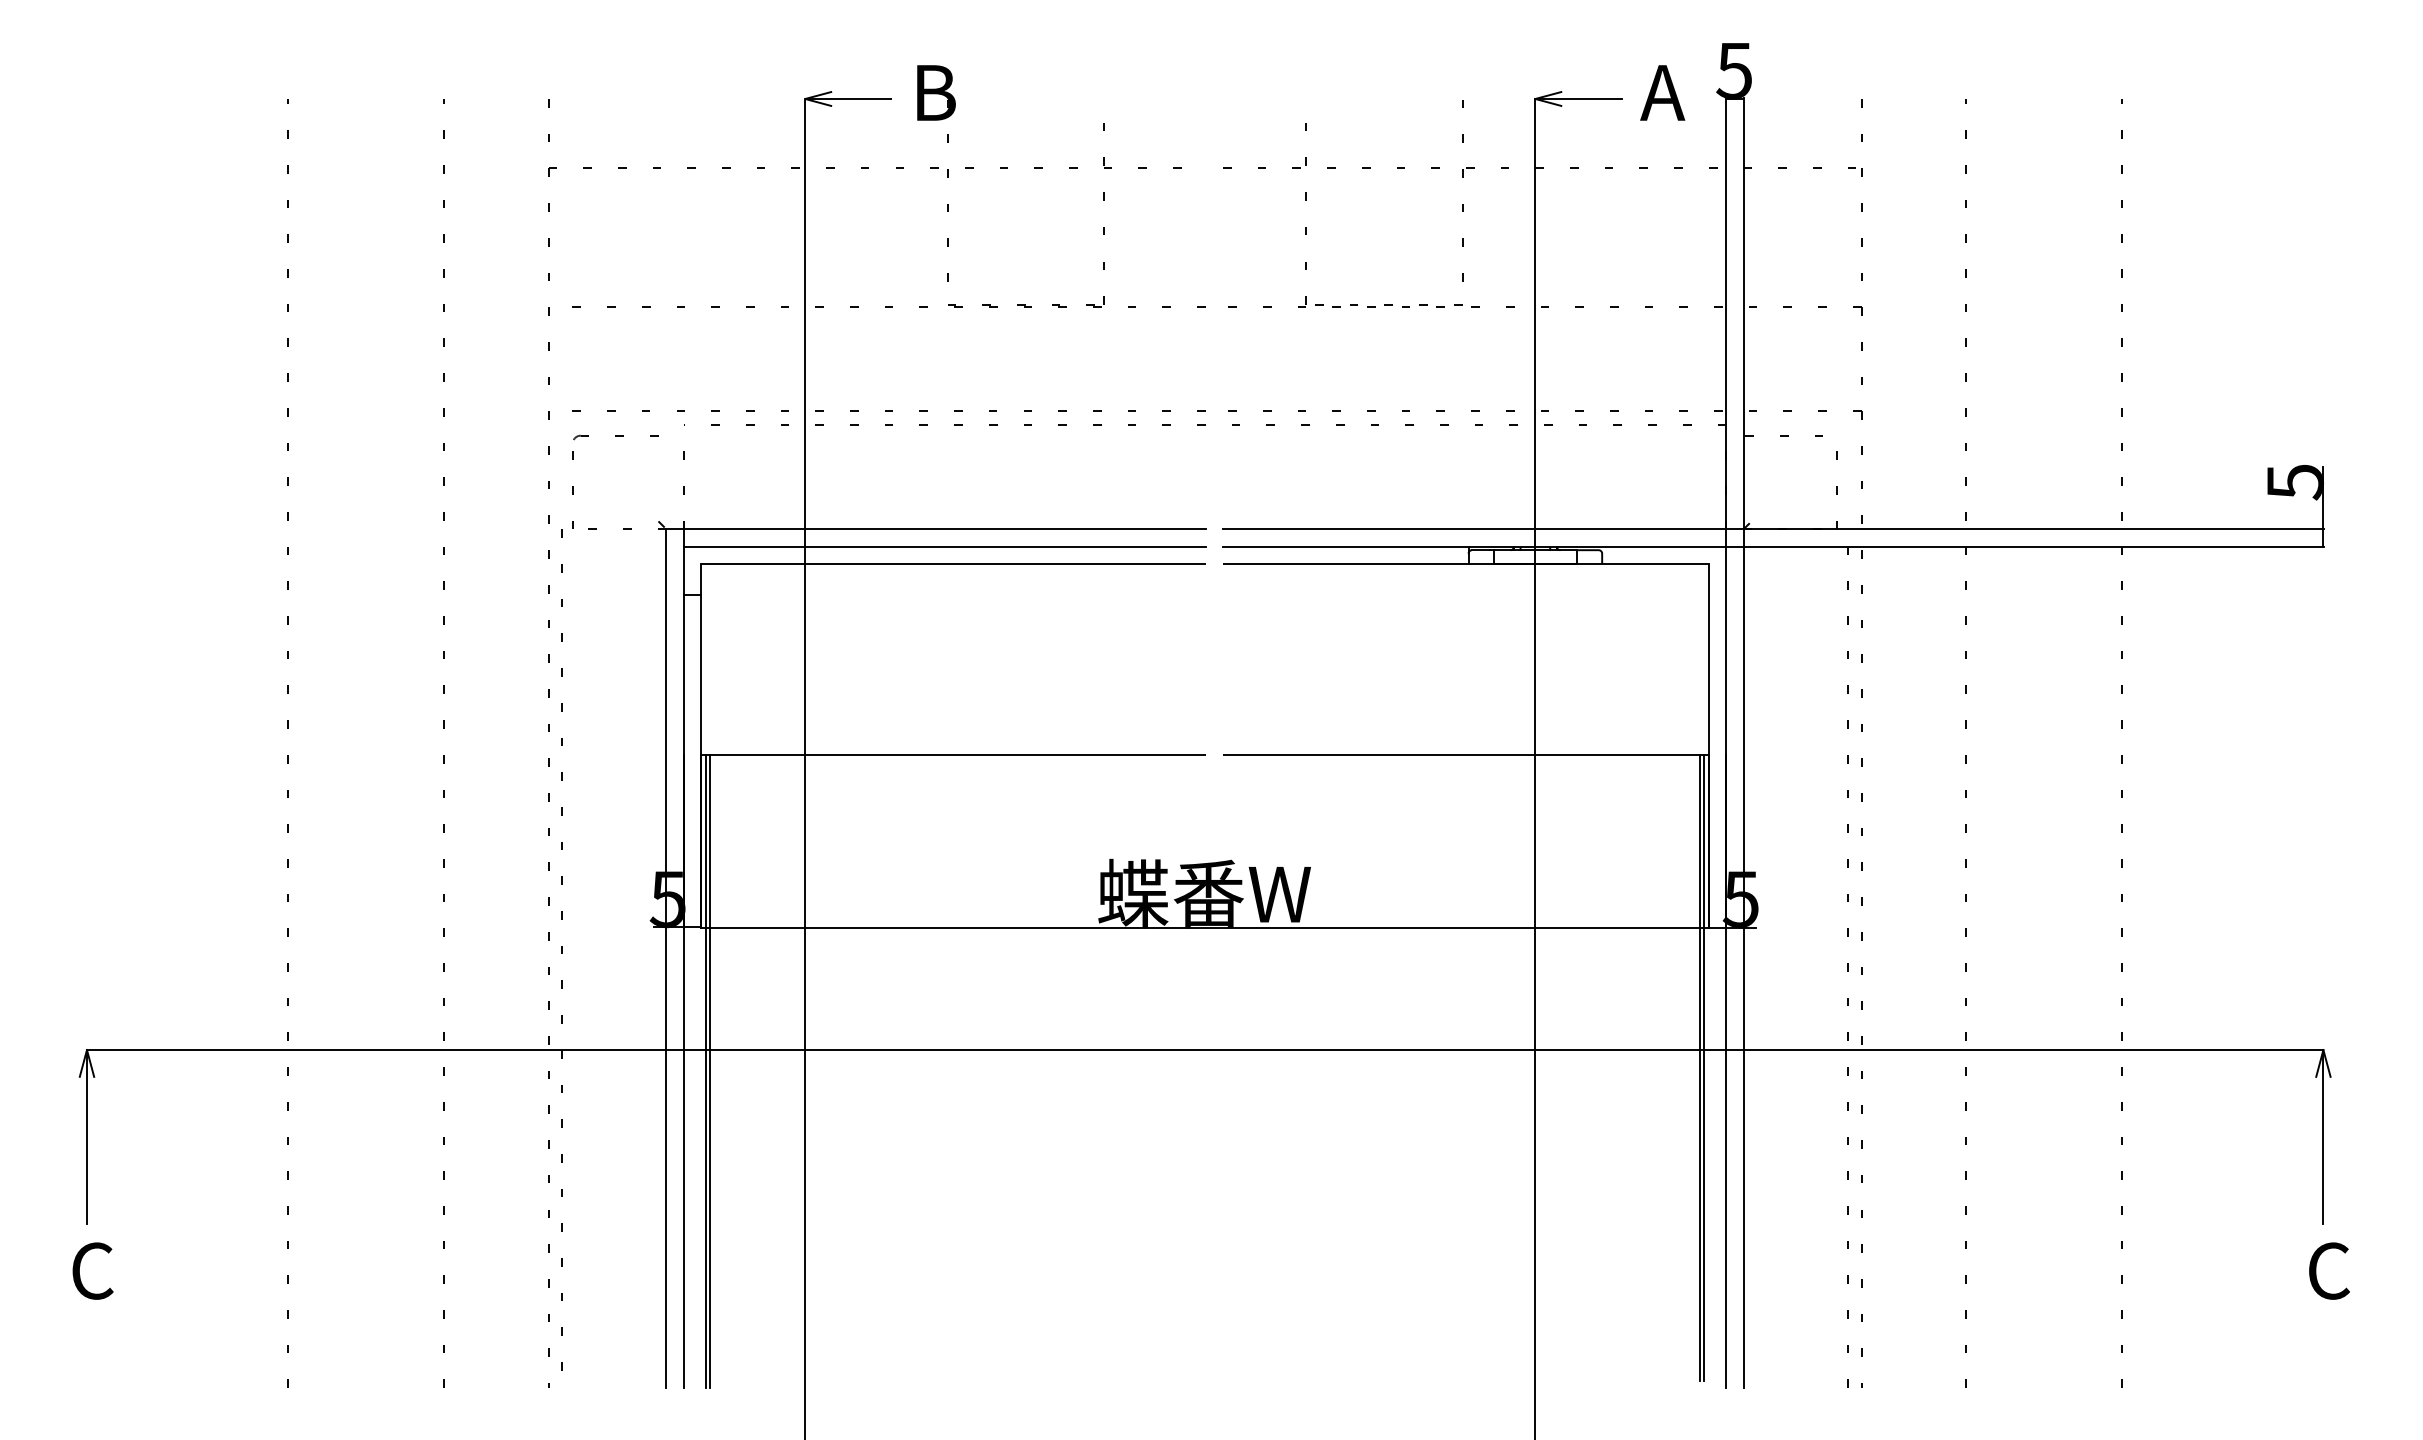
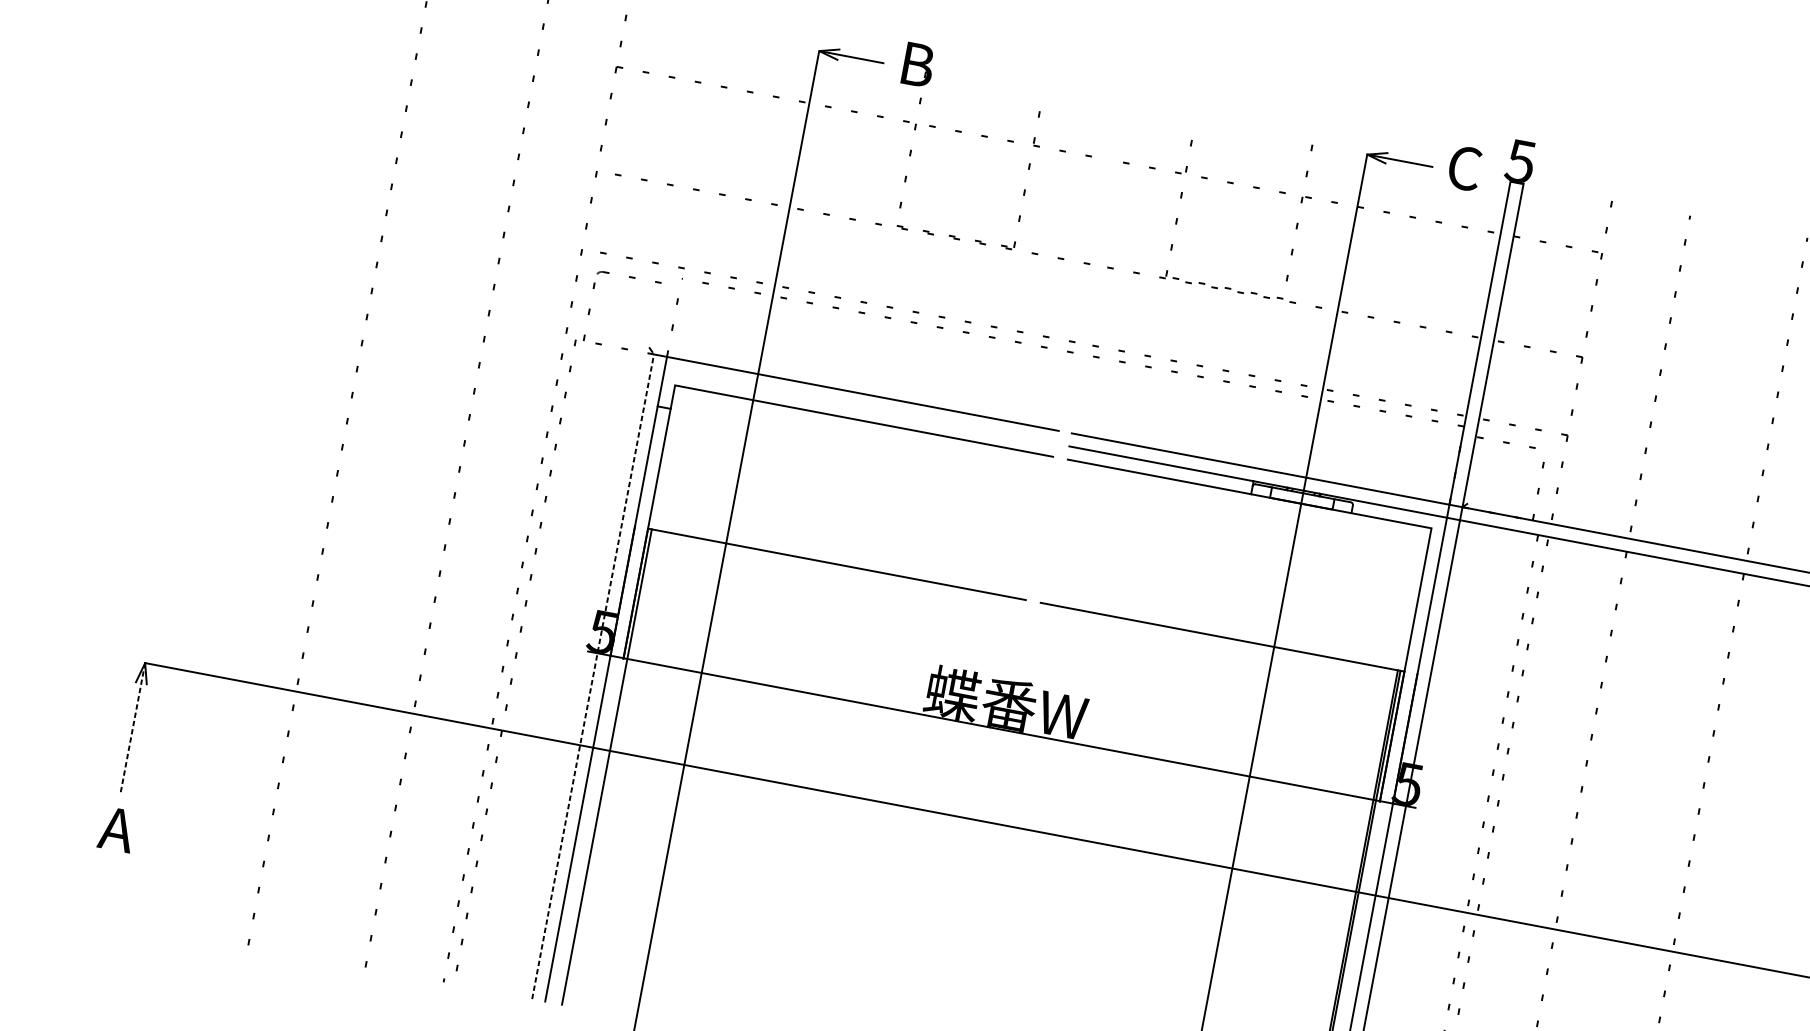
text: (1662, 92) -> (1463, 167), A -> C
line: (944, 546) -> (860, 406), removed
line: (666, 958) -> (593, 676), solid -> dashed
line: (709, 1071) -> (609, 767), removed
line: (86, 1136) -> (132, 727), solid -> dashed
text: (90, 1270) -> (116, 829), C -> A

